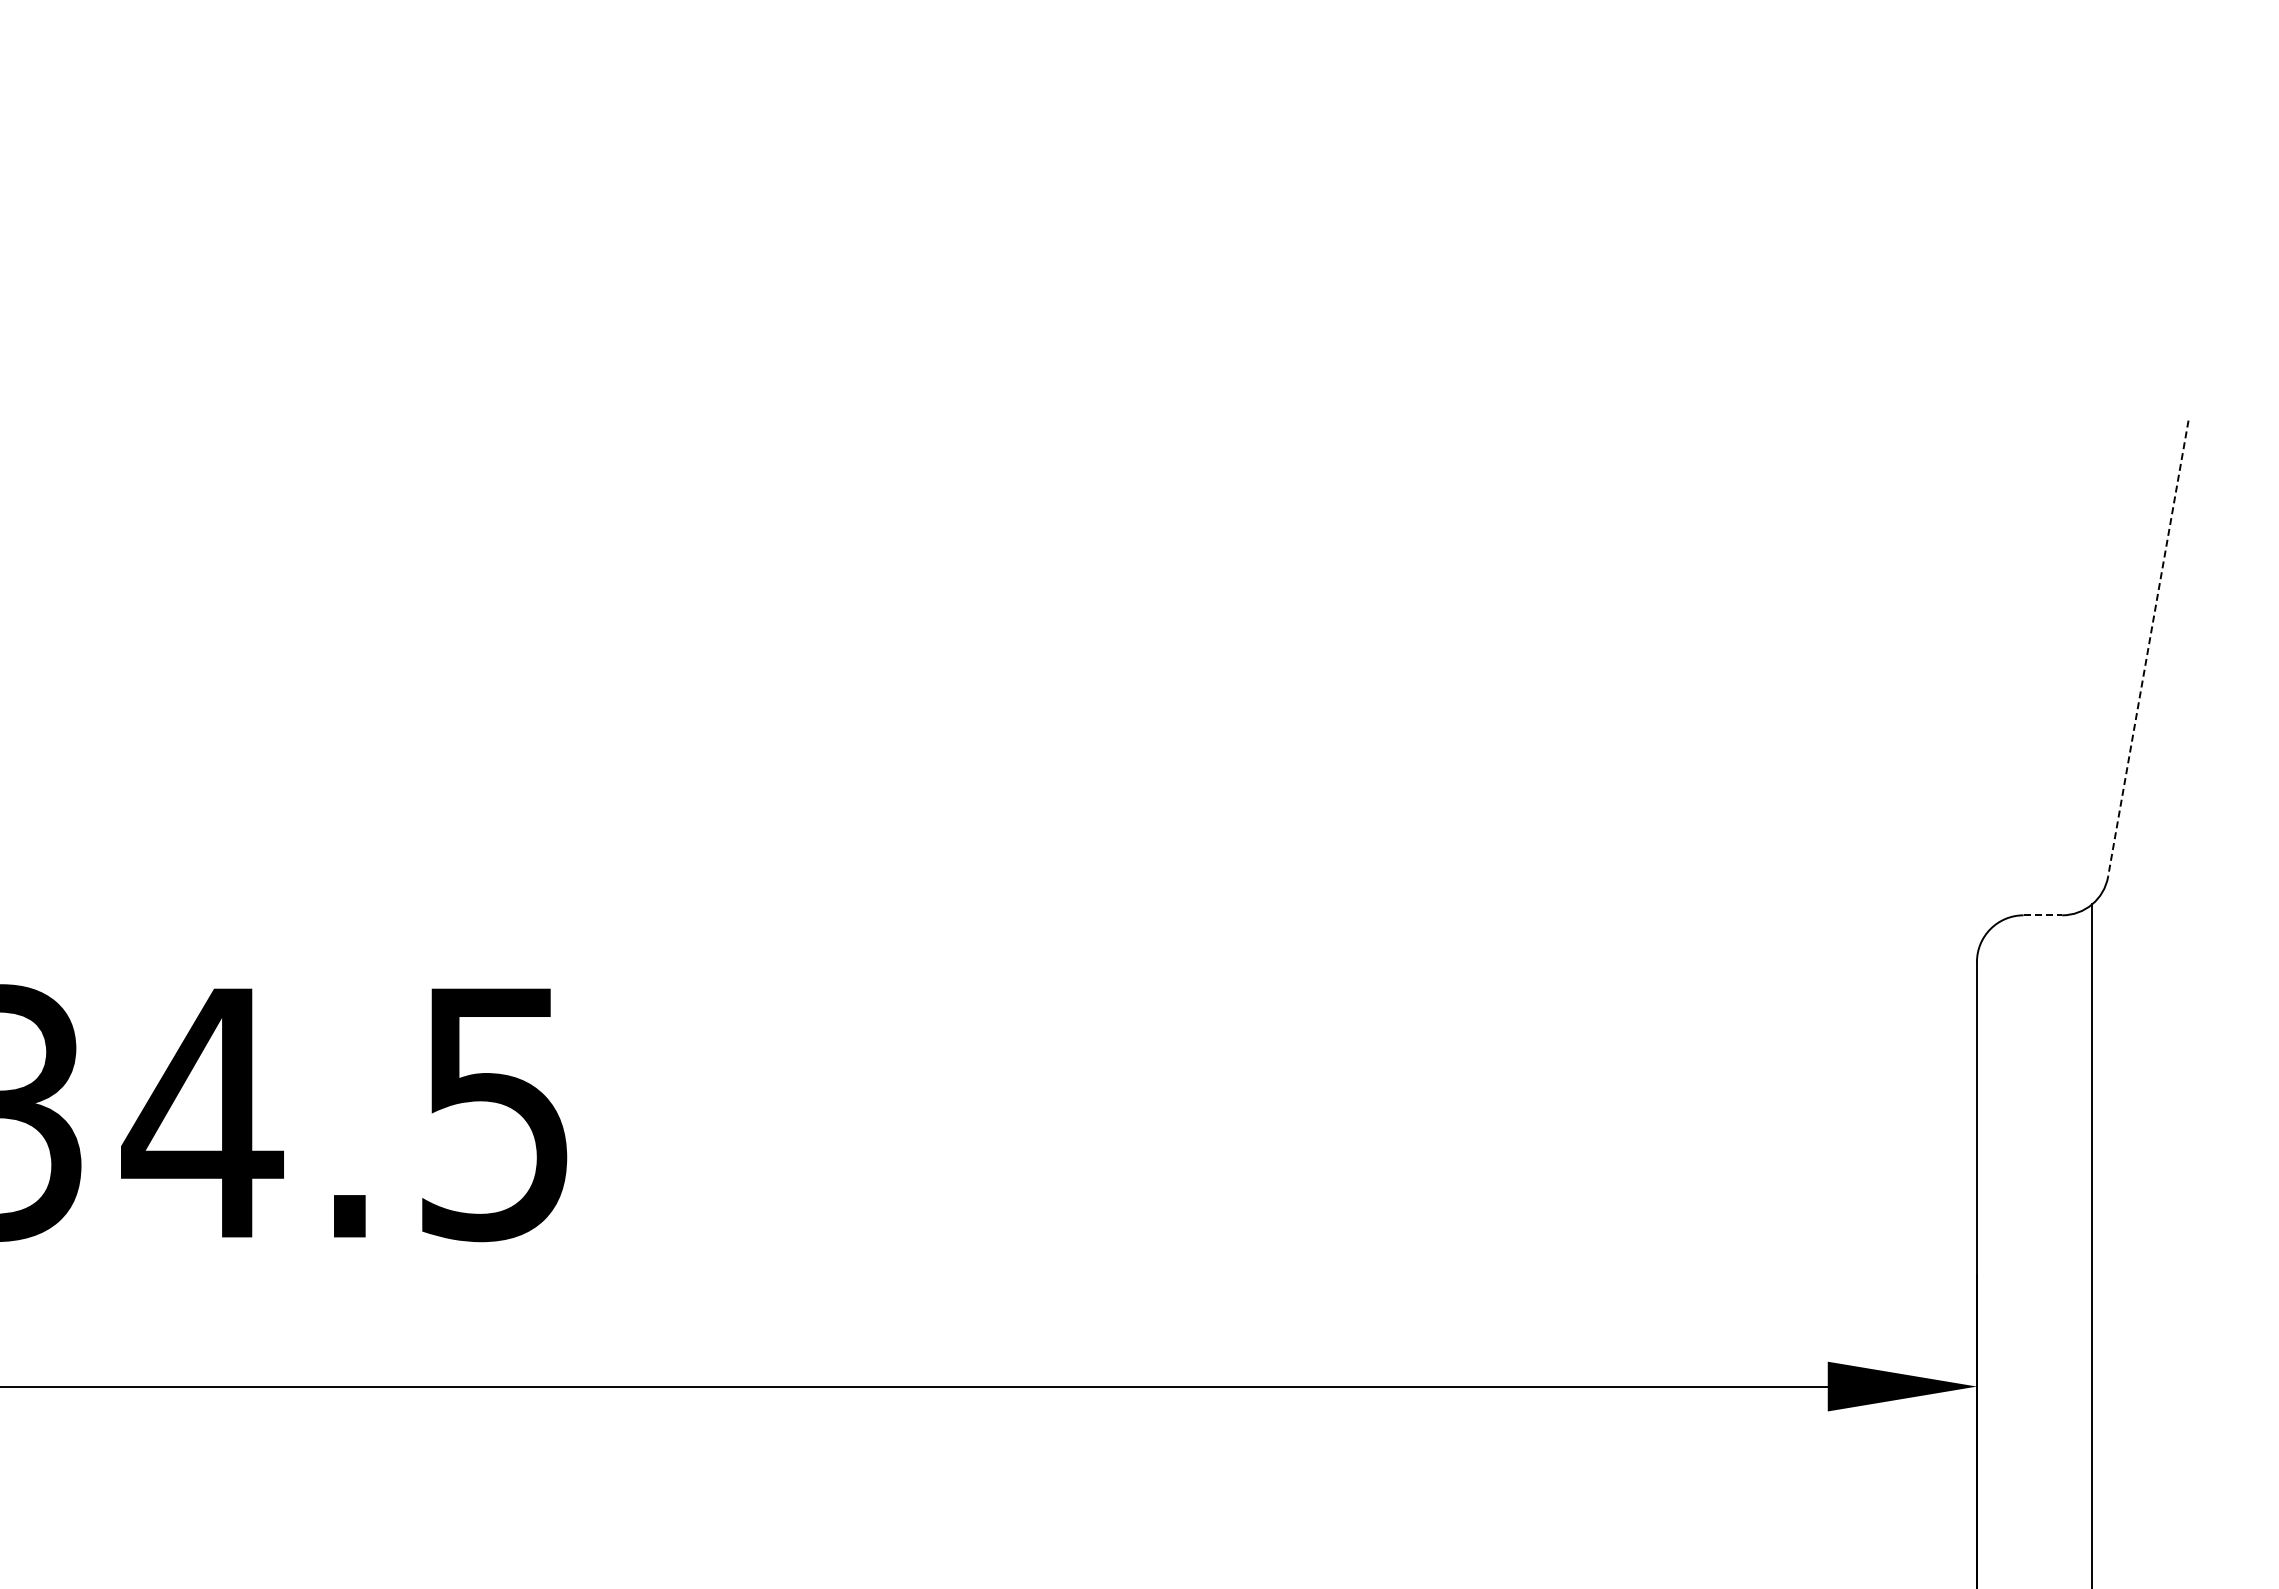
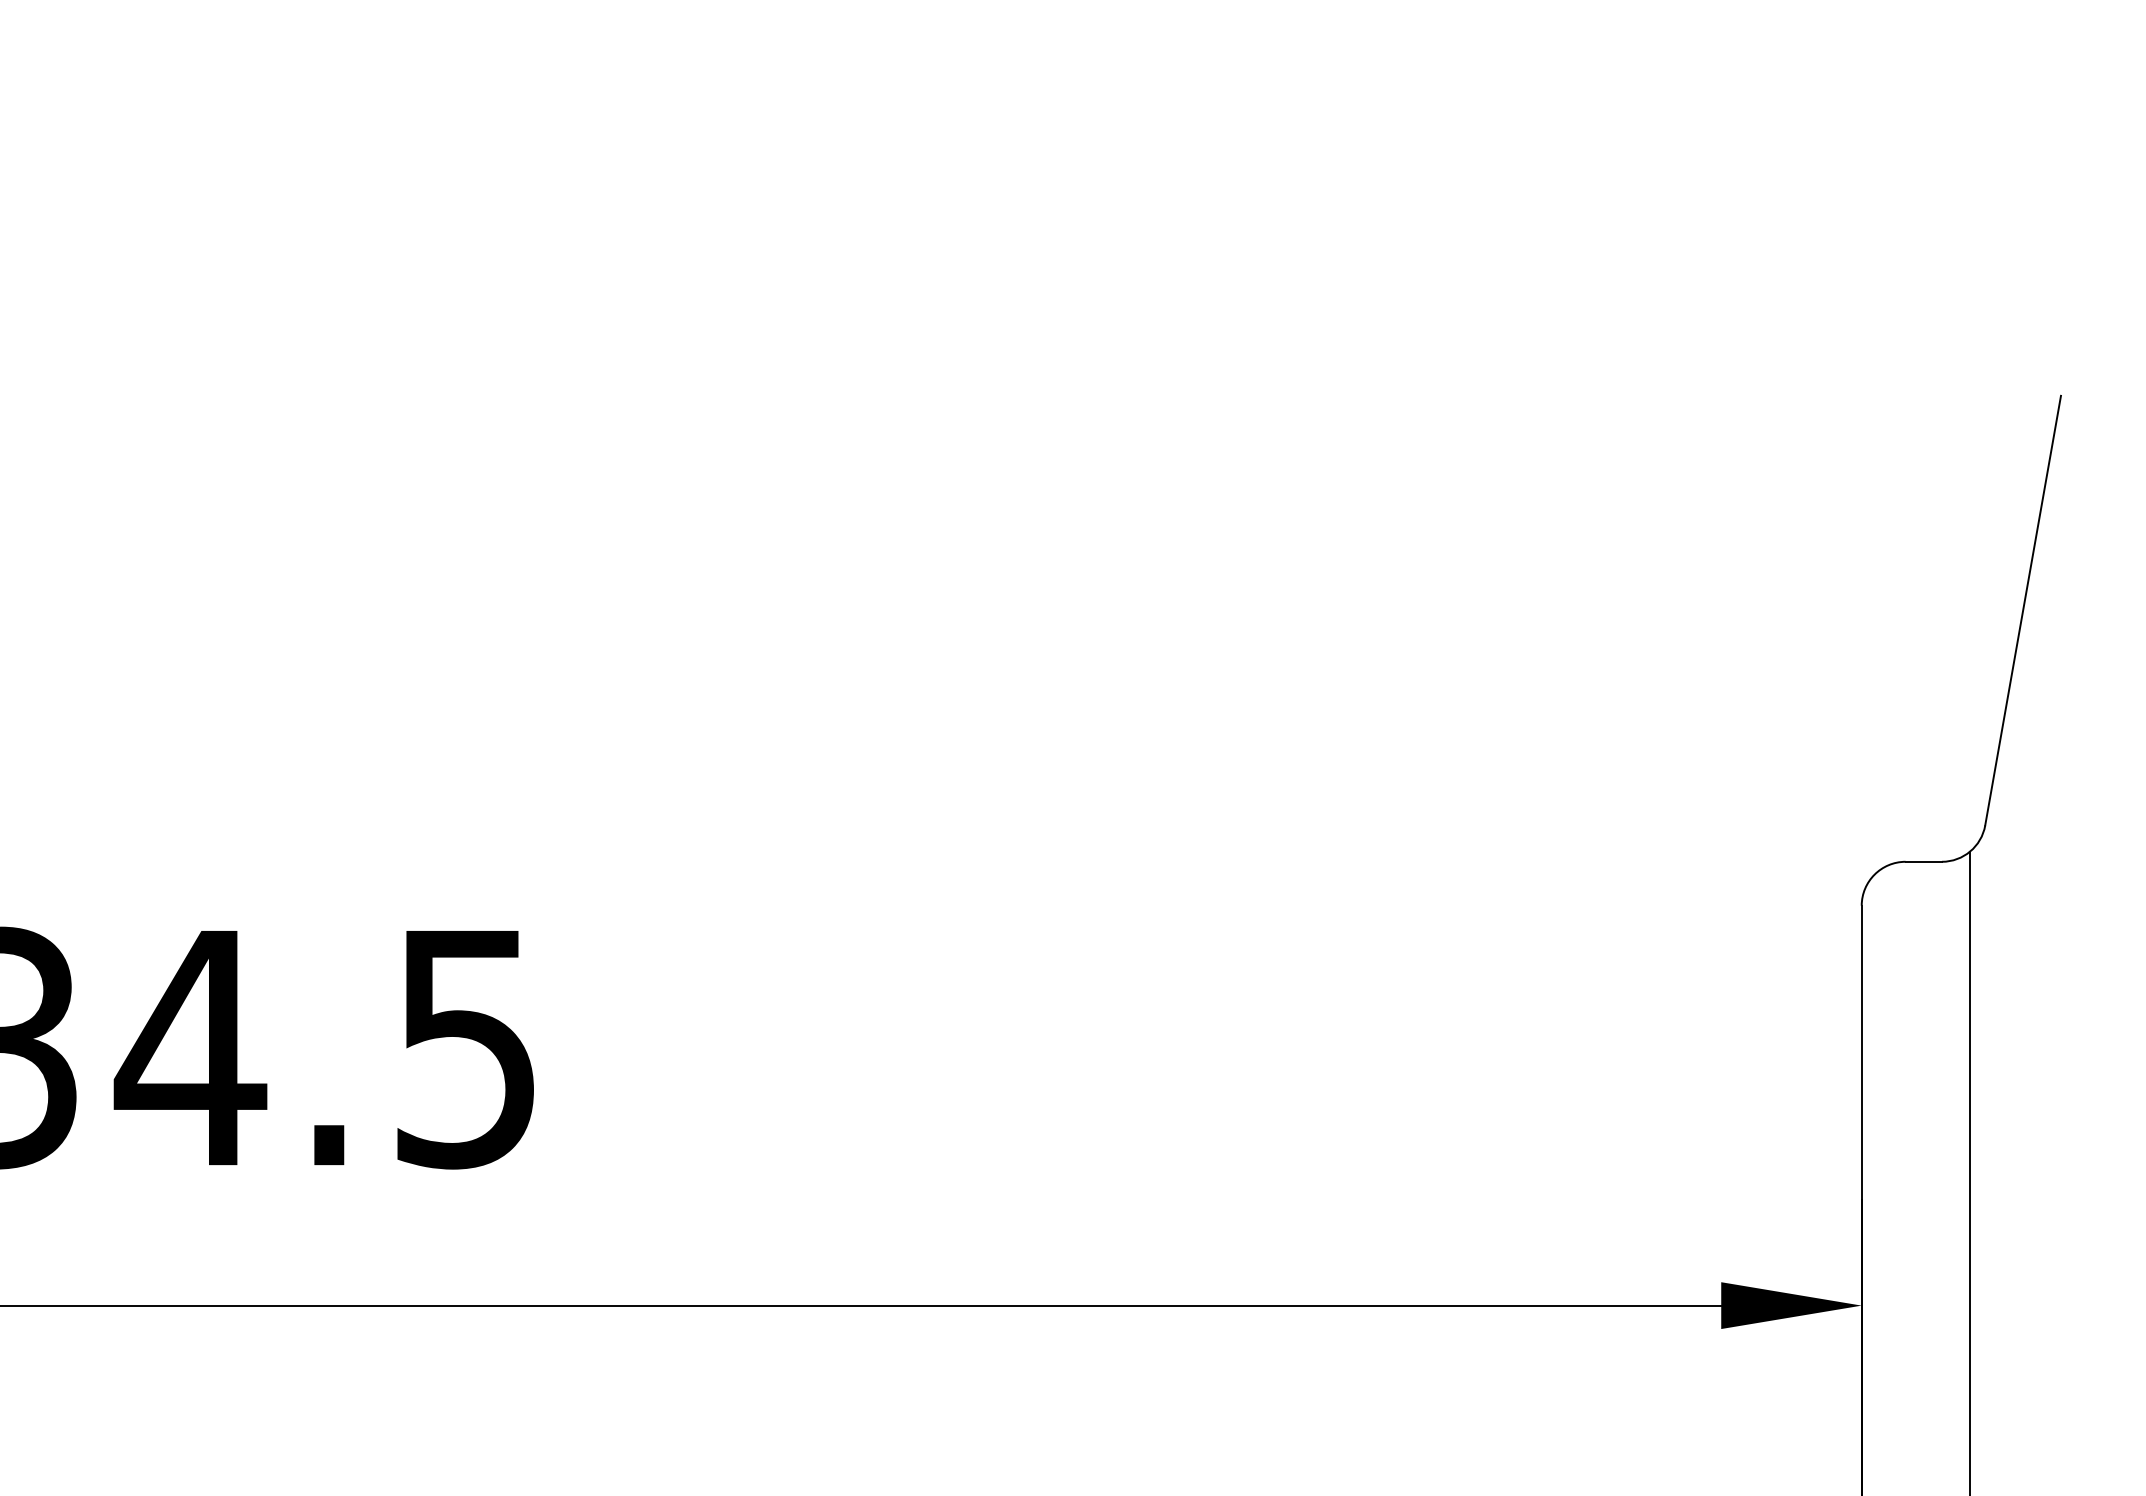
line: (2148, 648) -> (2023, 610), dashed -> solid
line: (2043, 915) -> (1924, 861), dashed -> solid

